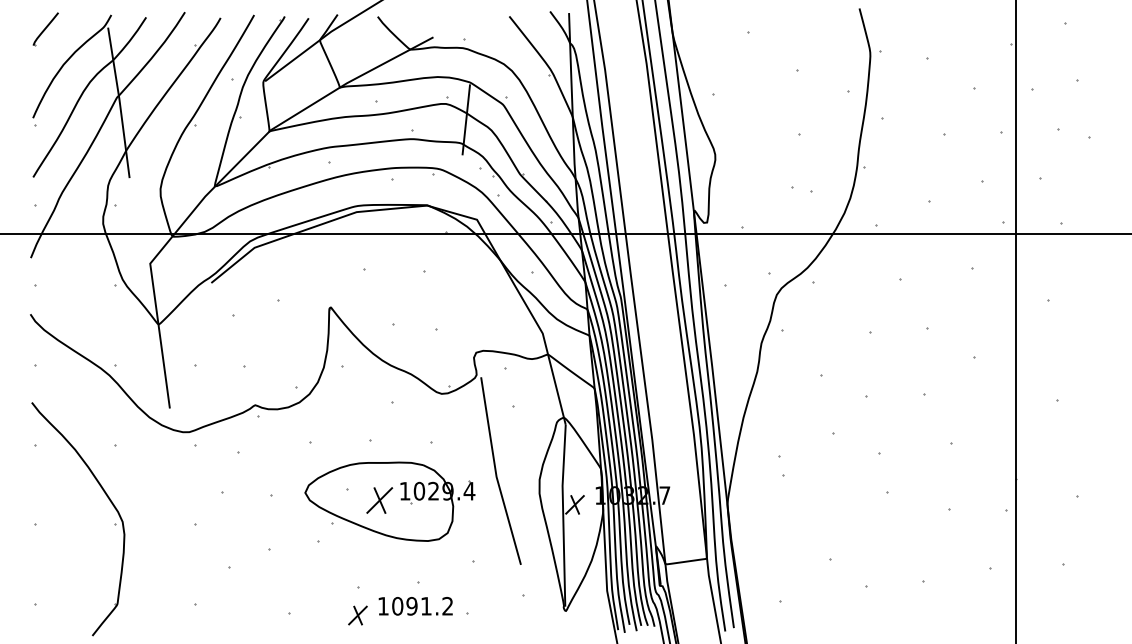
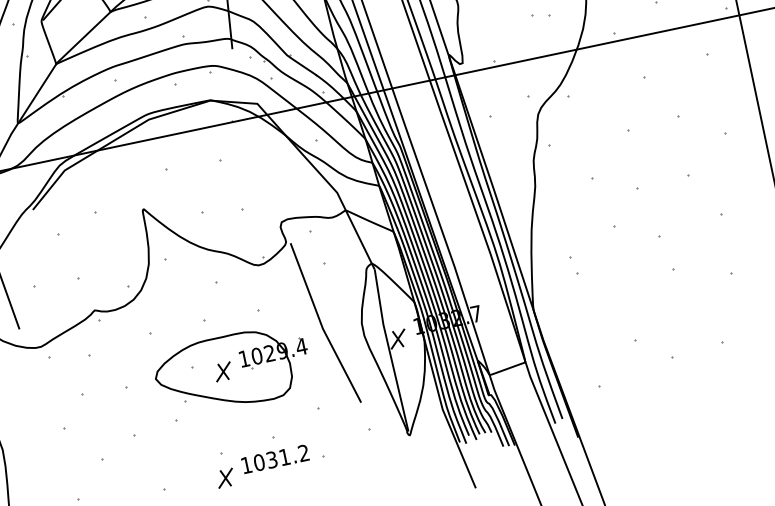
part: (379, 500) -> (223, 371), size x0.71
text: (411, 606) -> (271, 460), 1091.2 -> 1031.2

